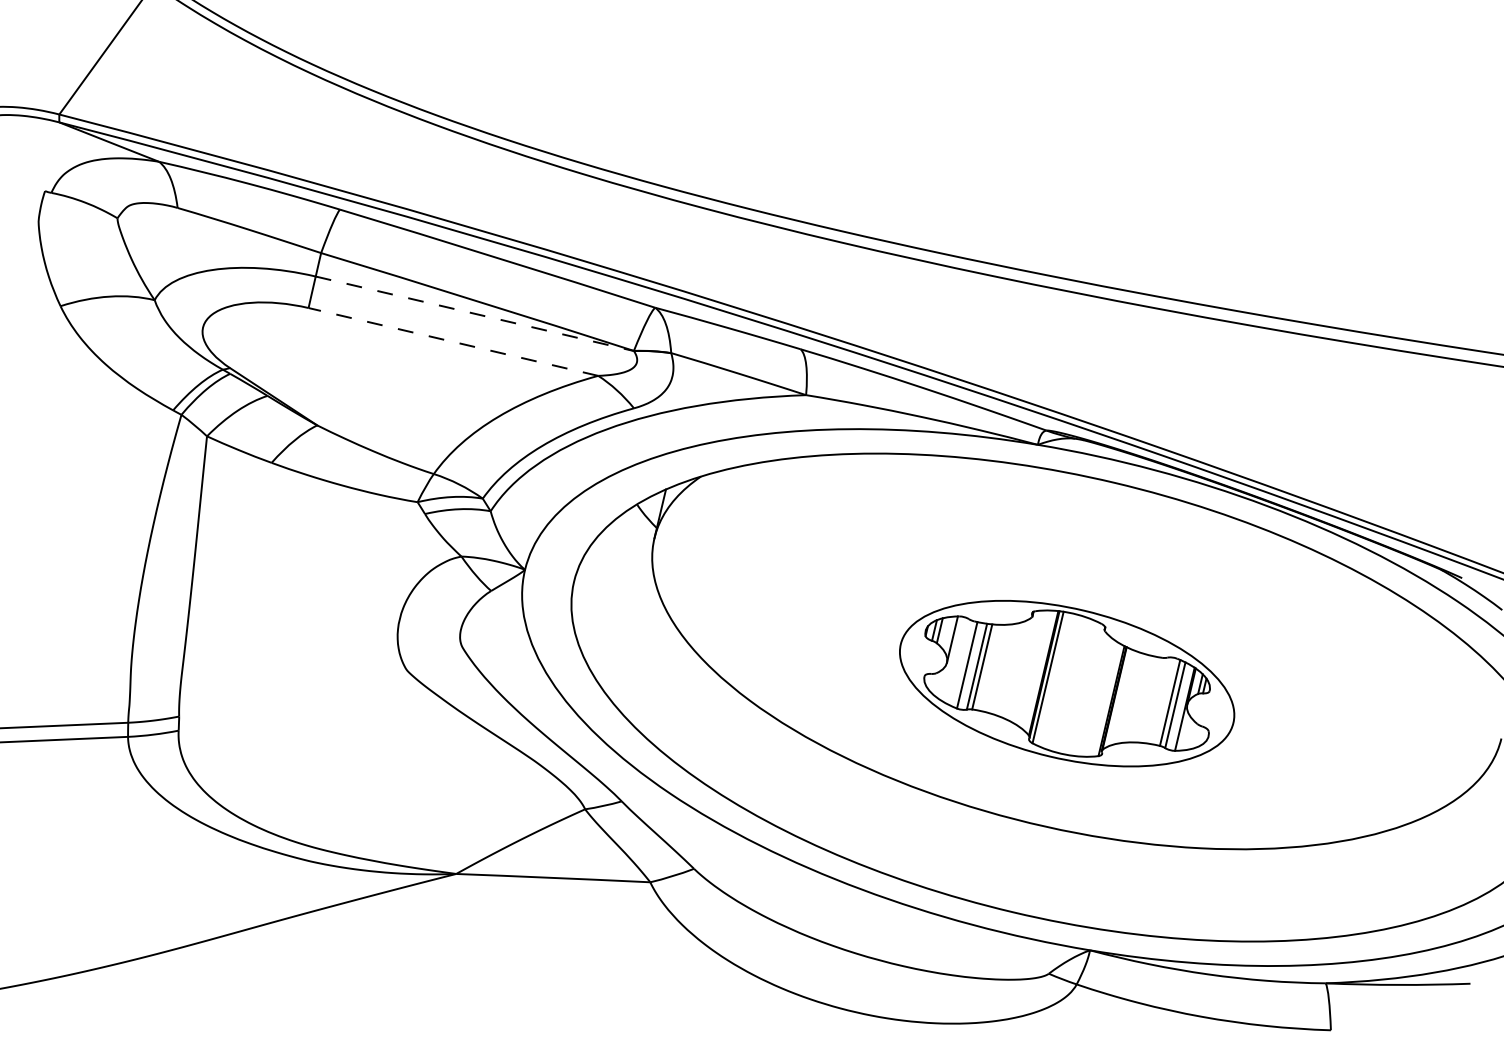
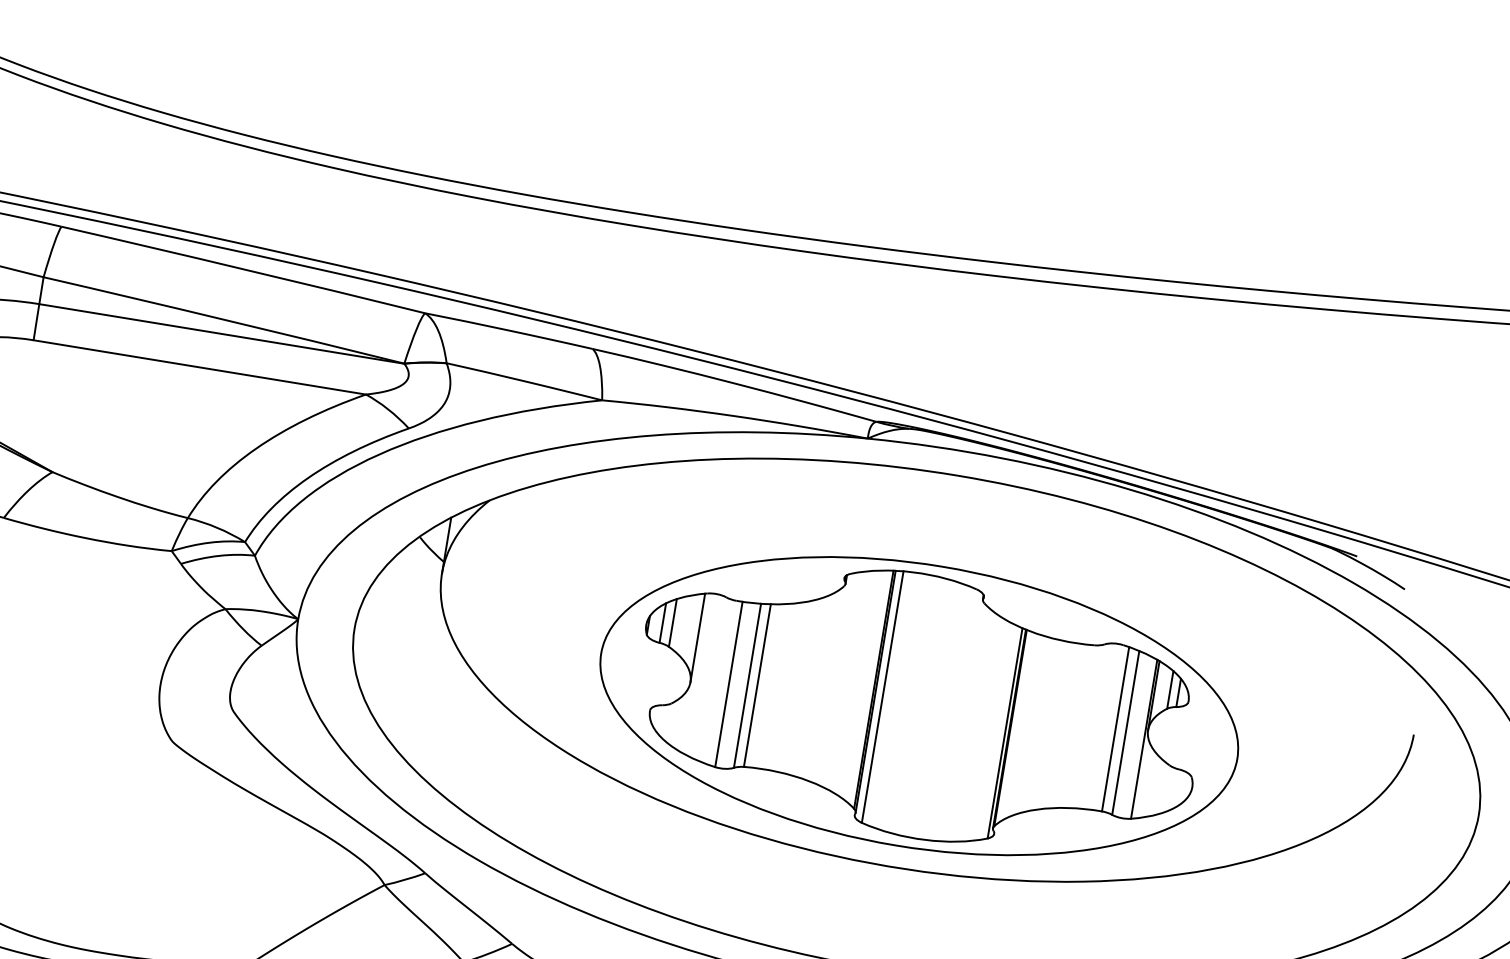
line: (475, 313) -> (222, 333), dashed -> solid
line: (453, 341) -> (199, 366), dashed -> solid
part: (1066, 683) -> (918, 705), size x1.67

